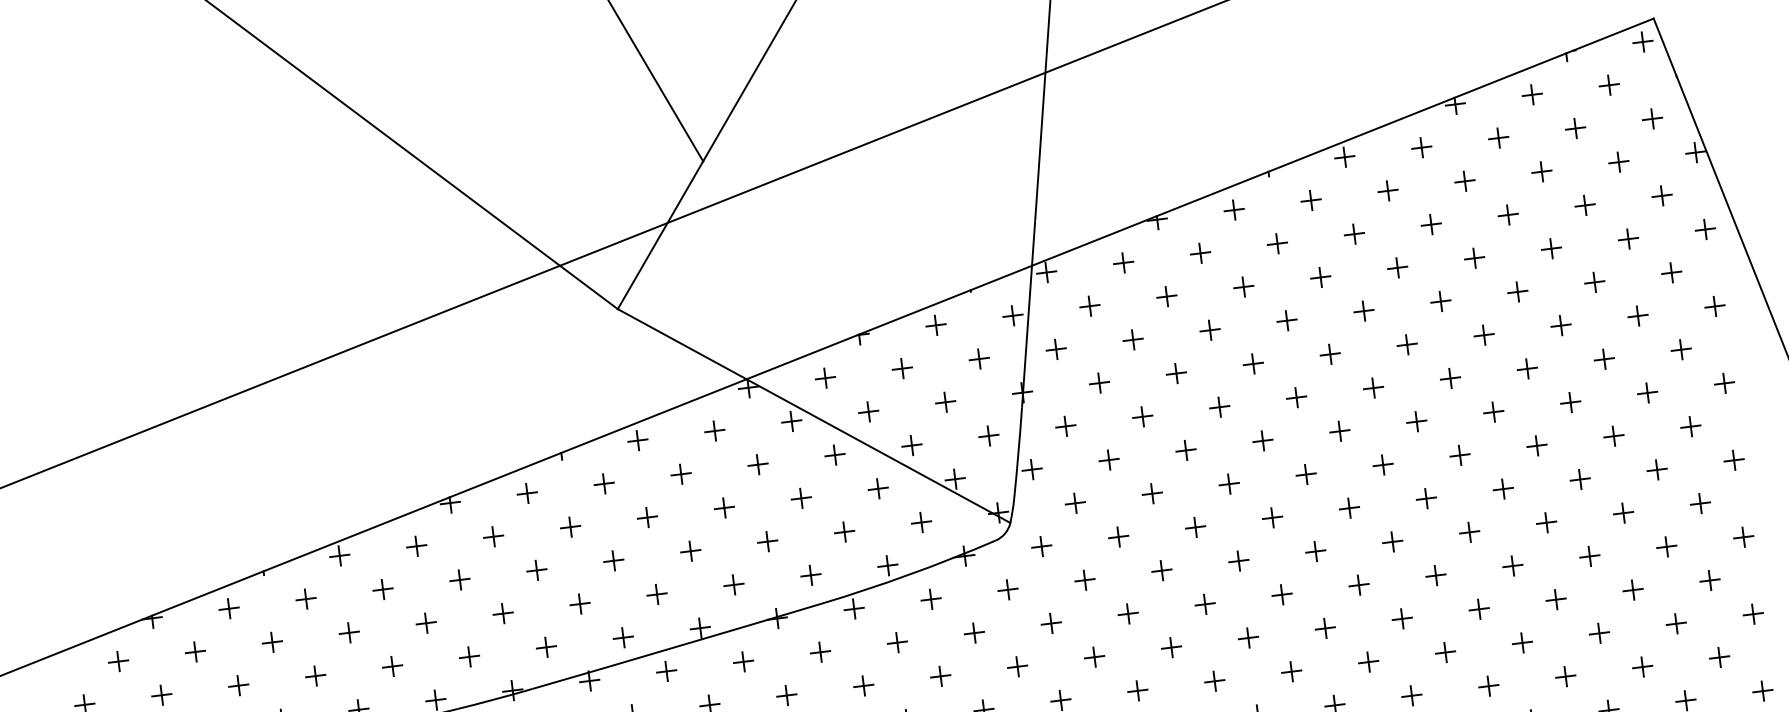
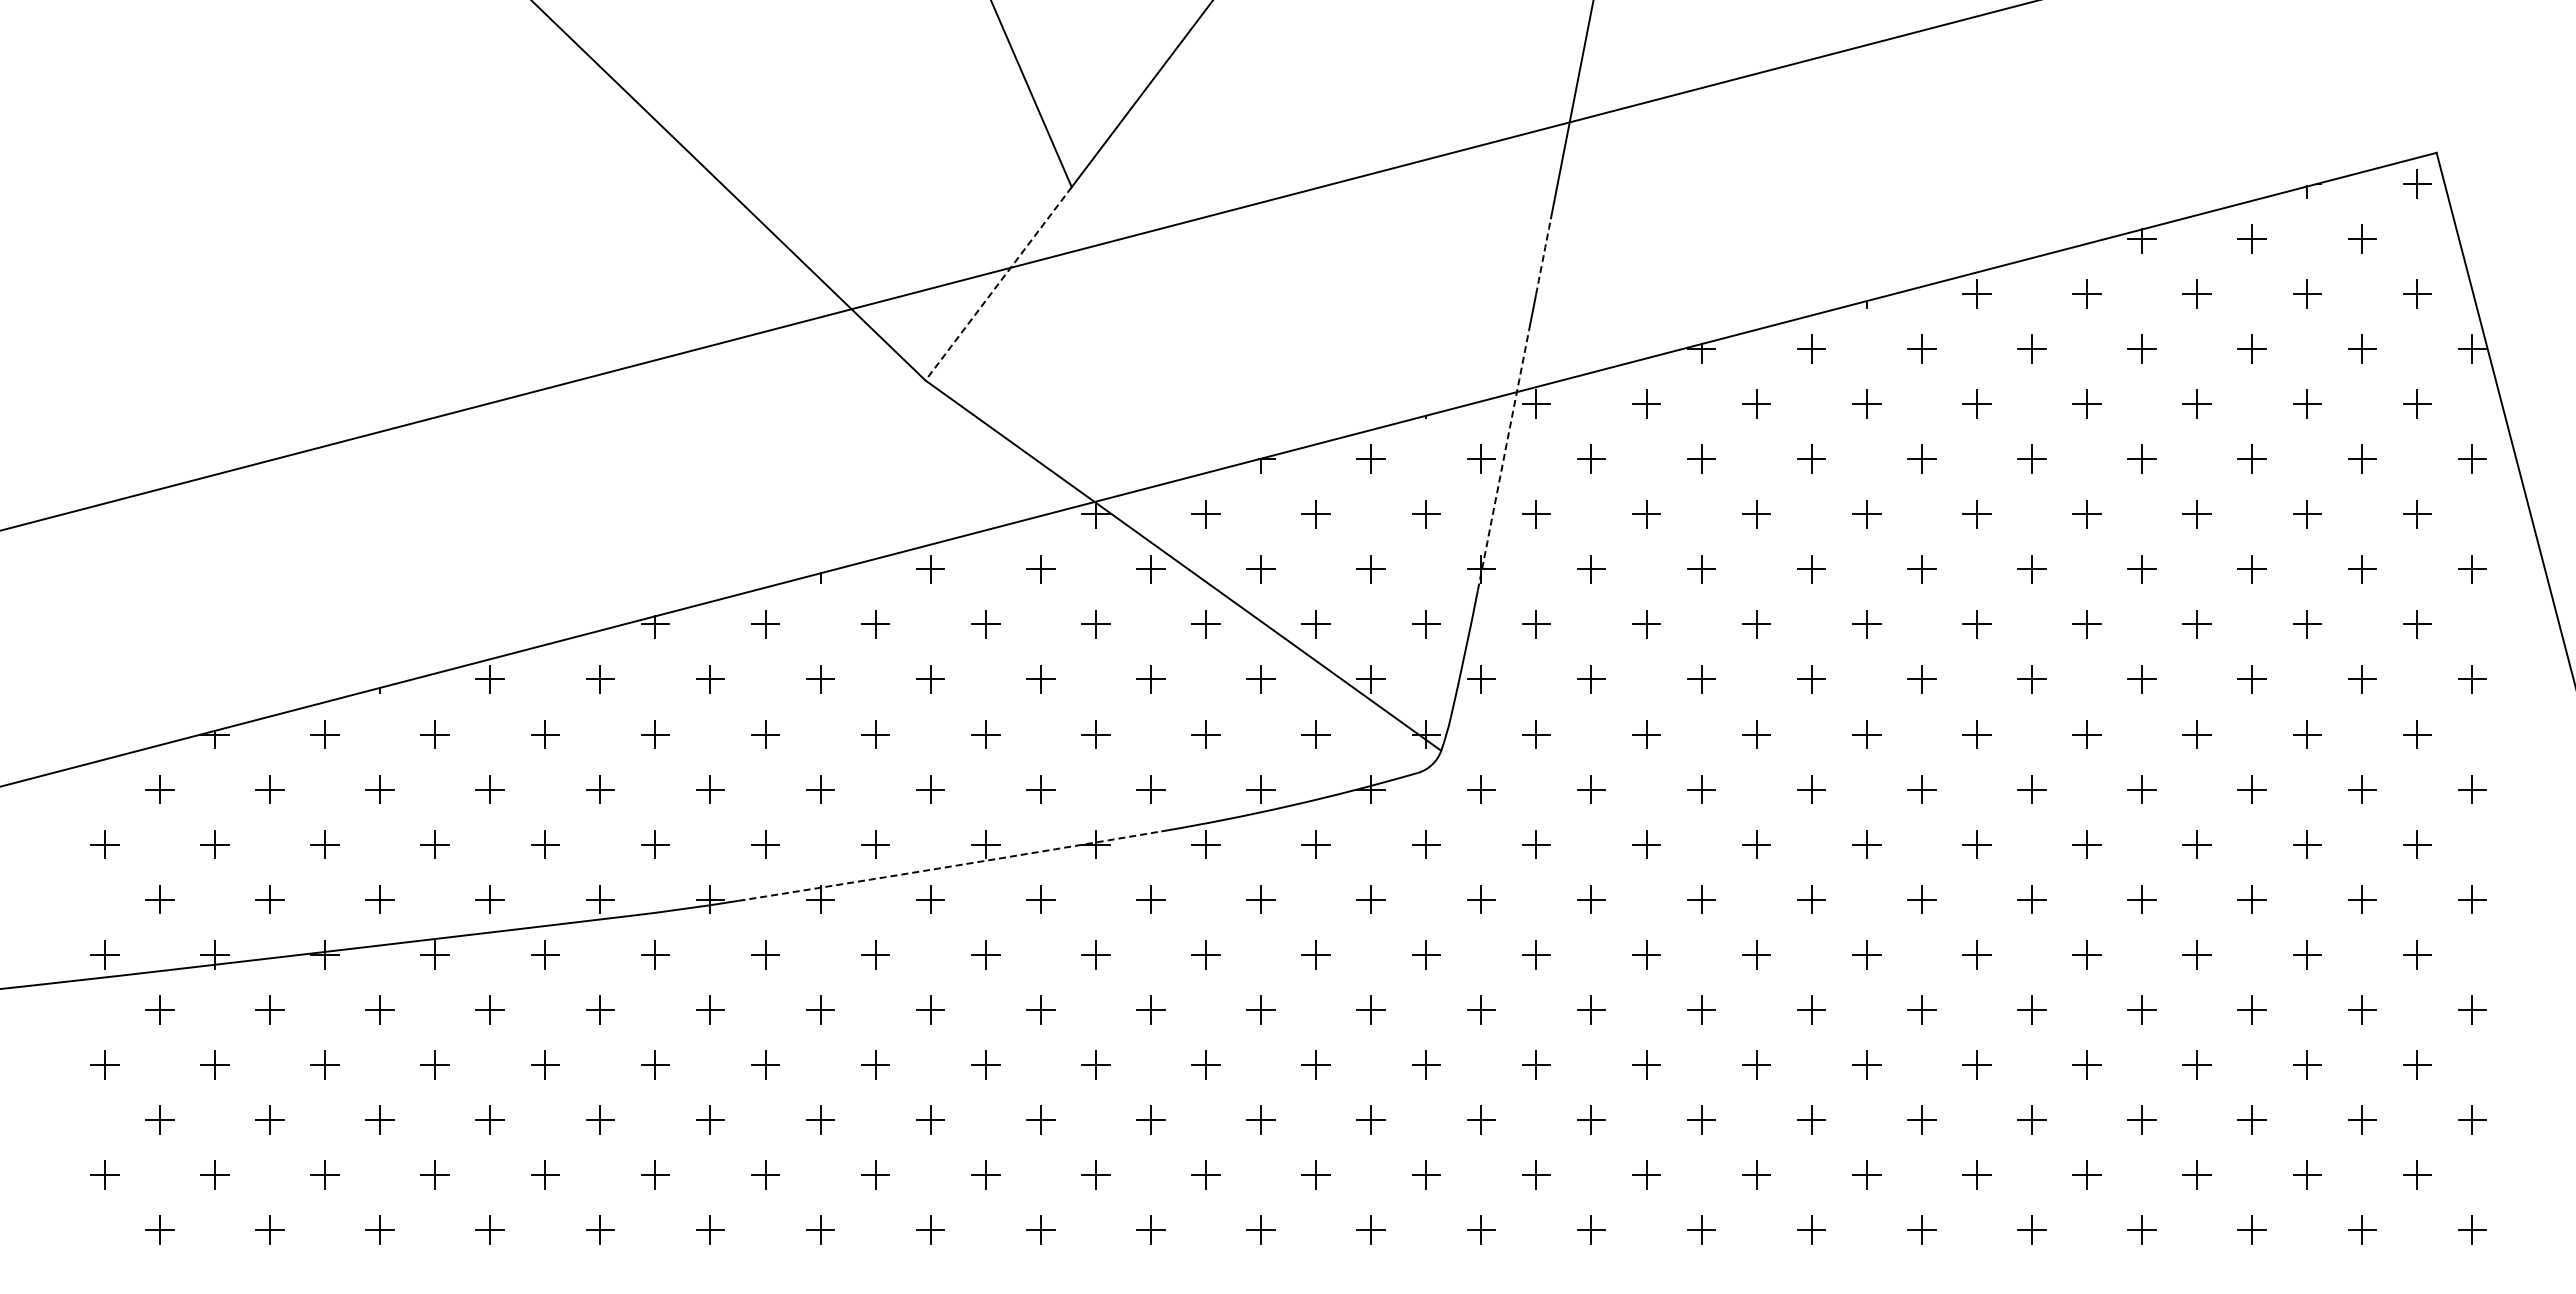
arc: (1038, 168) -> (1543, 256), solid -> dashed
line: (660, 235) -> (998, 284), solid -> dashed
arc: (1028, 314) -> (1503, 460), solid -> dashed
arc: (676, 646) -> (949, 866), solid -> dashed

